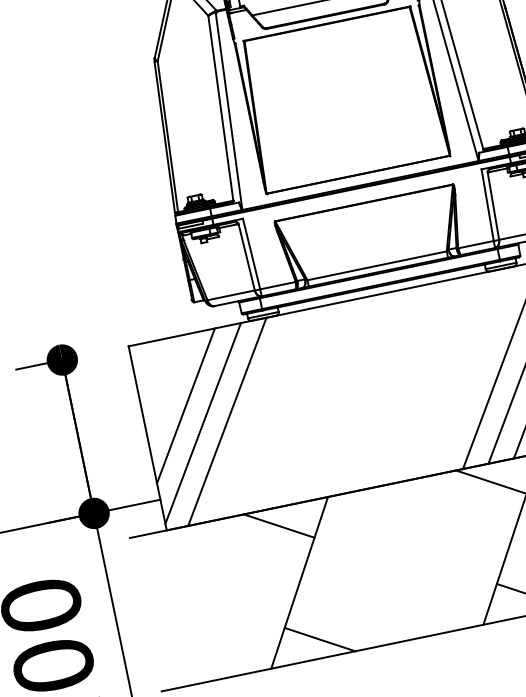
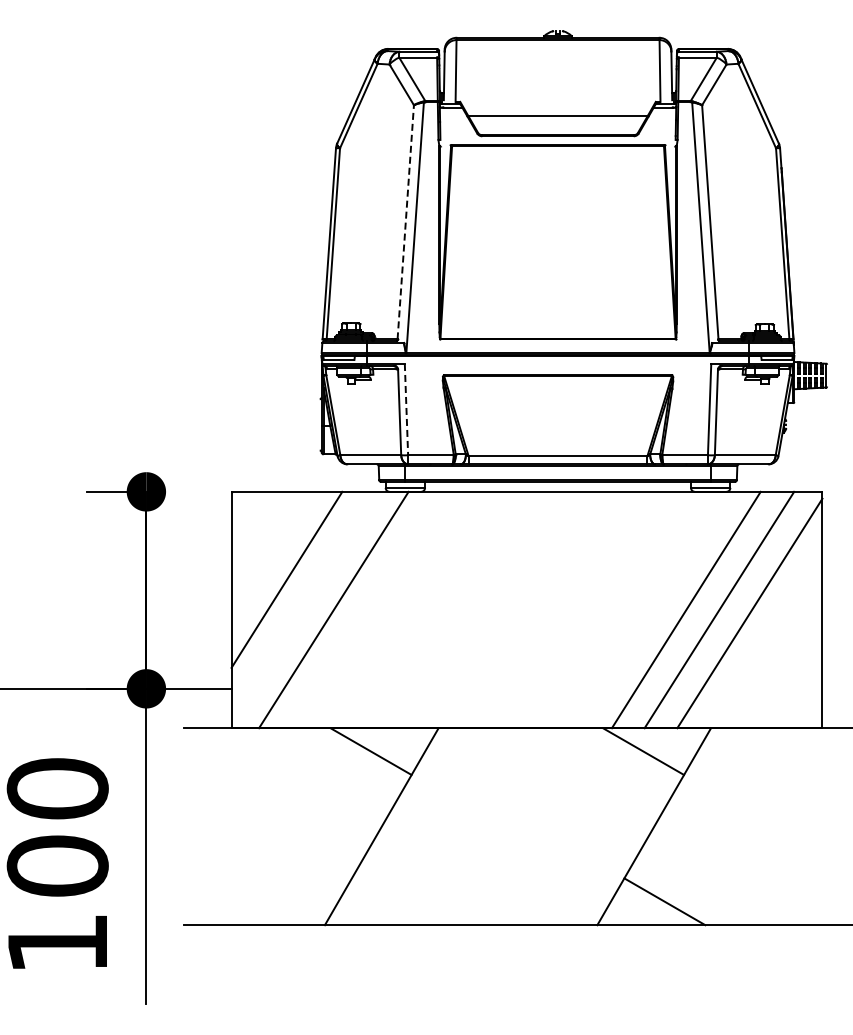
line: (220, 107) -> (405, 221), solid -> dashed
line: (251, 253) -> (406, 409), solid -> dashed
line: (202, 423) -> (303, 605), removed
line: (319, 639) -> (391, 901), removed

